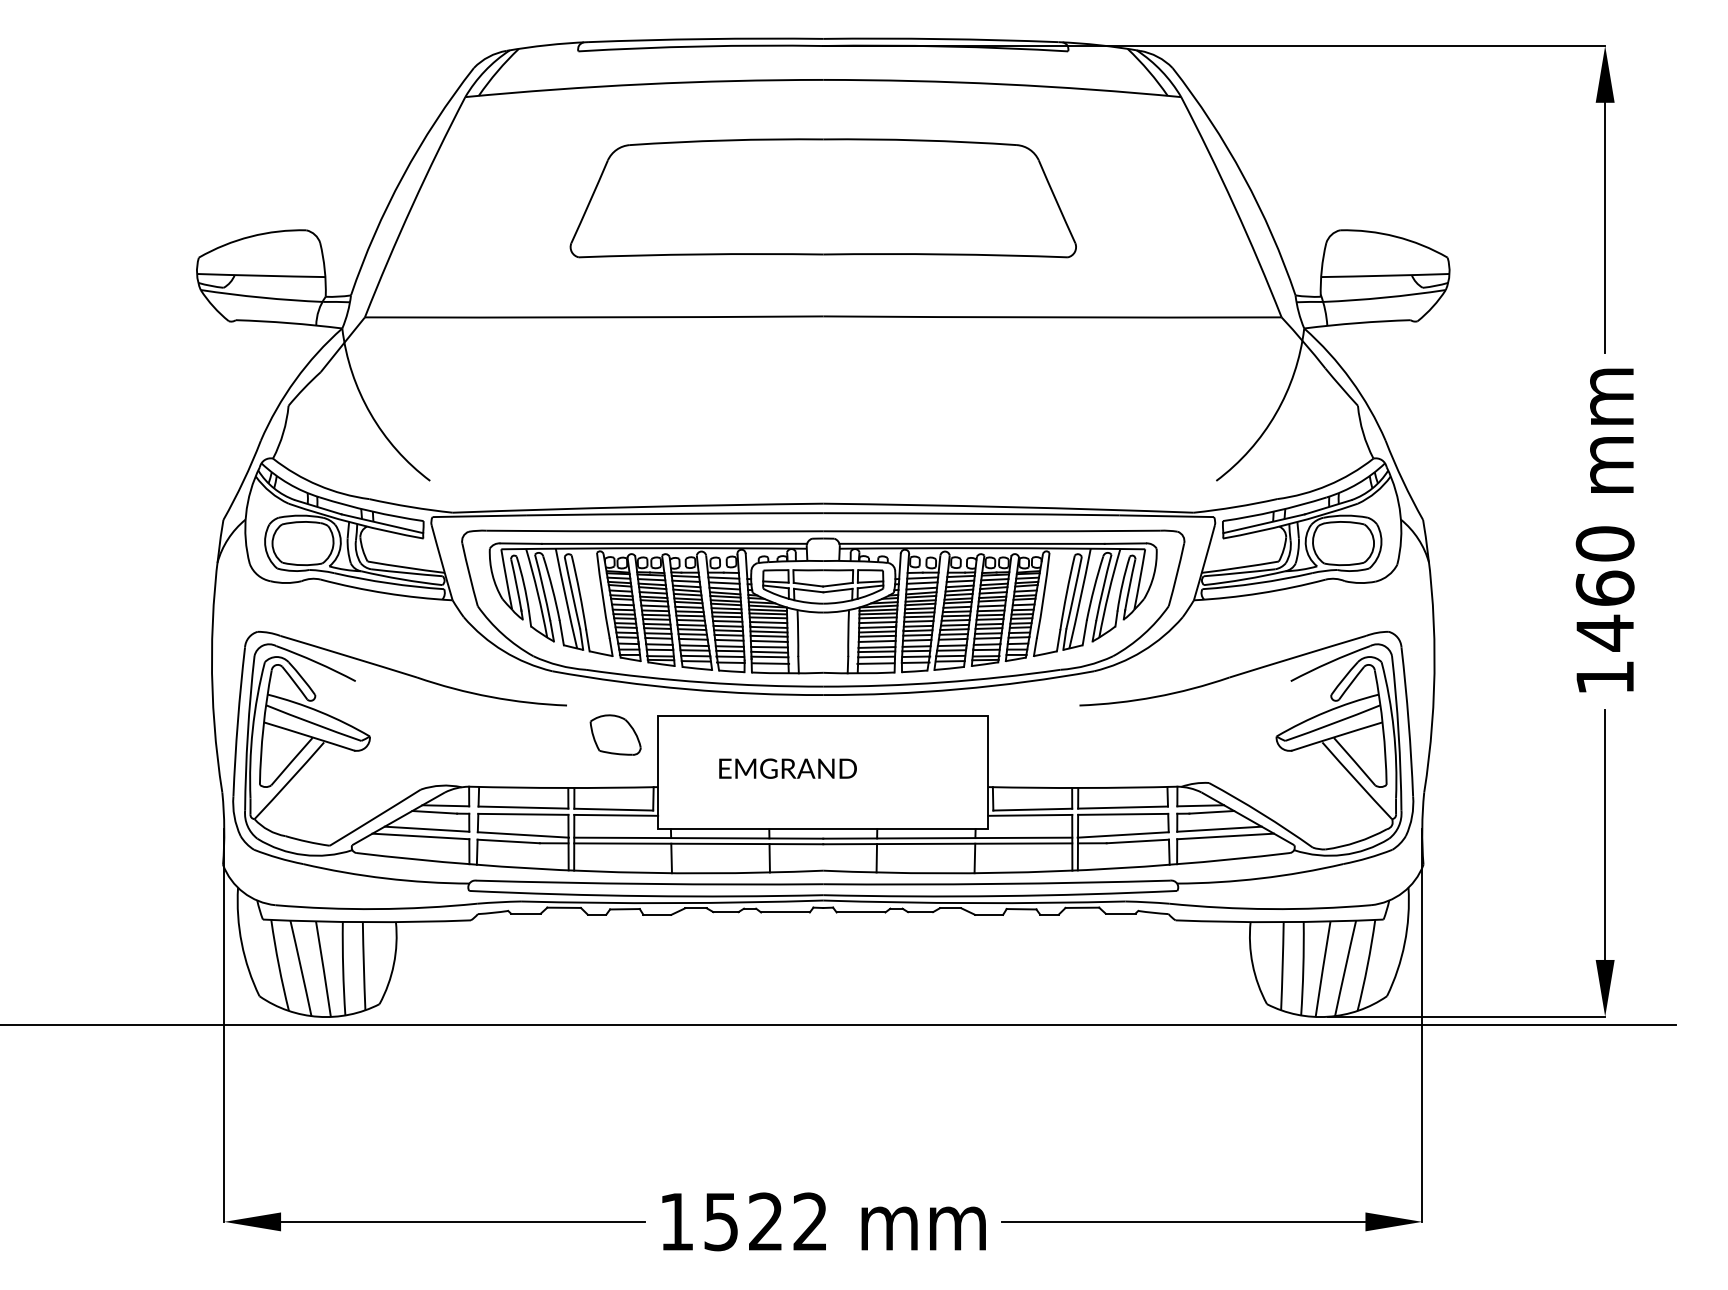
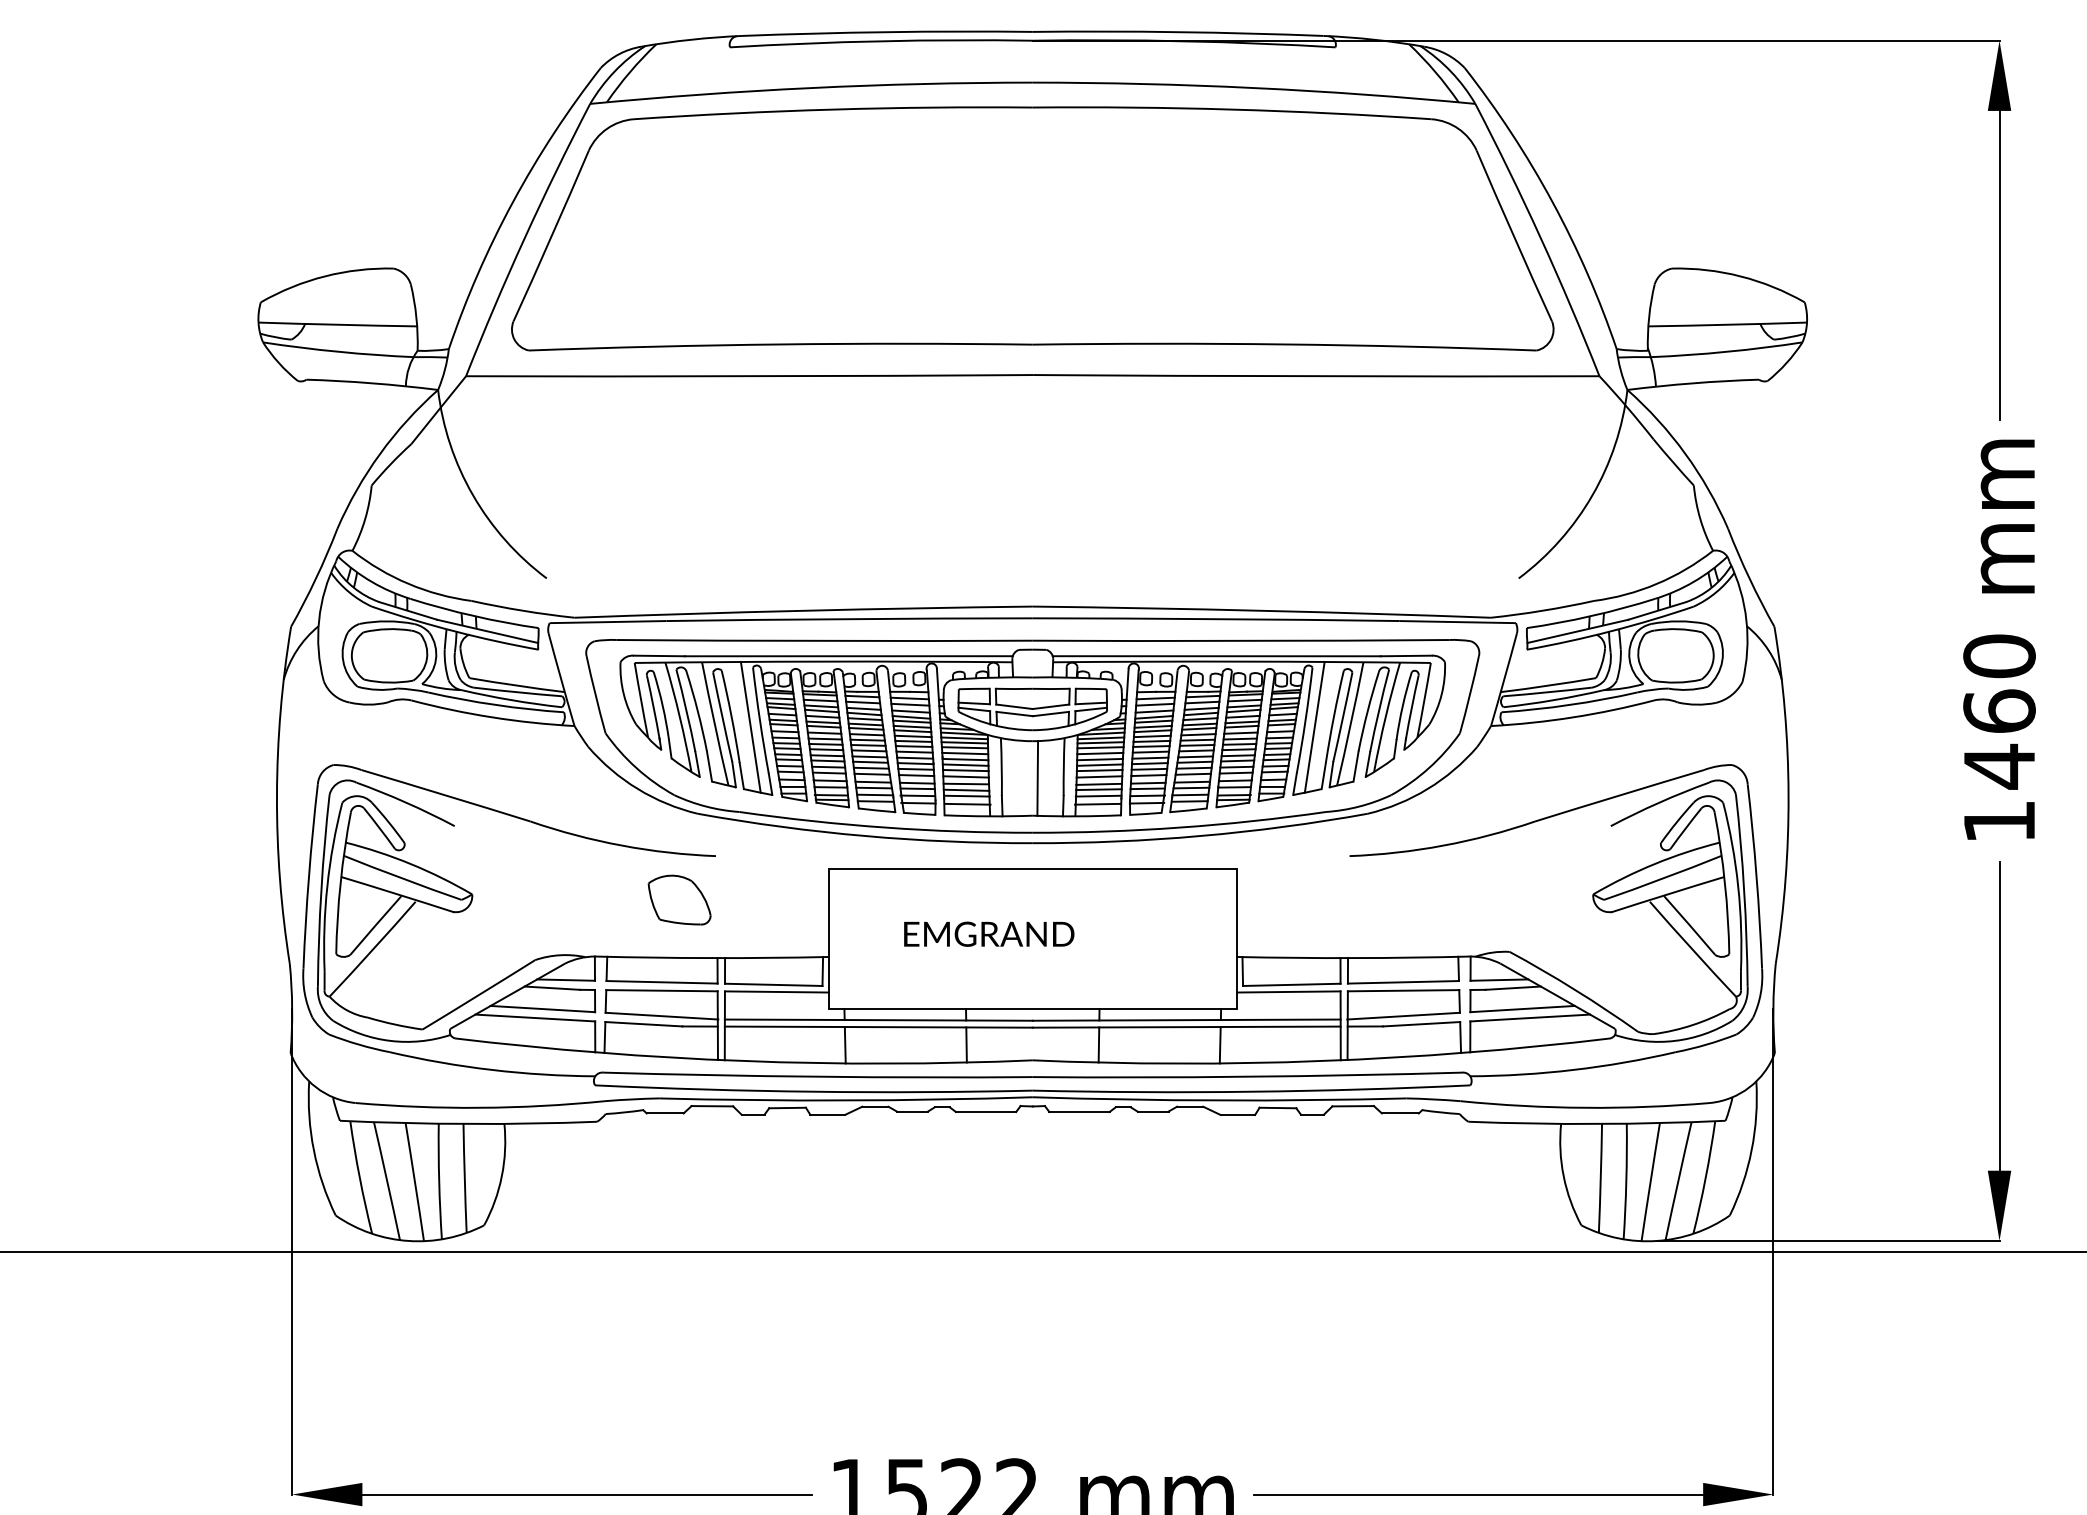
part: (823, 198) -> (1033, 229), size x1.67
line: (595, 601) -> (751, 727), added
line: (1051, 601) -> (1314, 727), added
line: (827, 642) -> (1037, 778), added
part: (615, 734) -> (679, 899), moved

